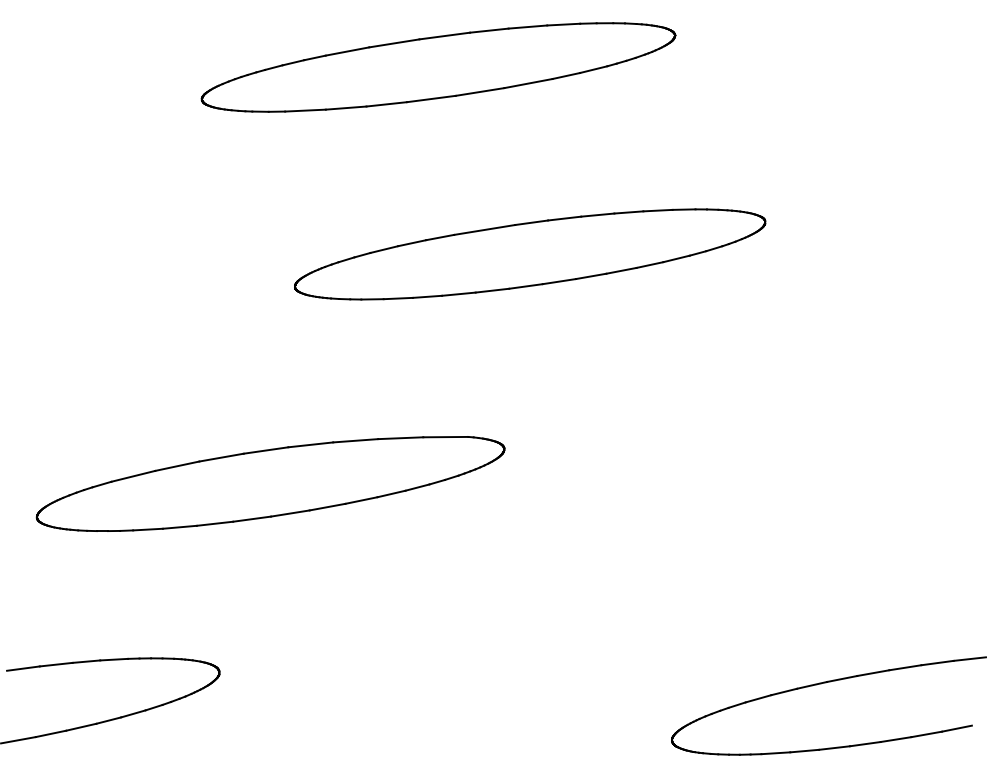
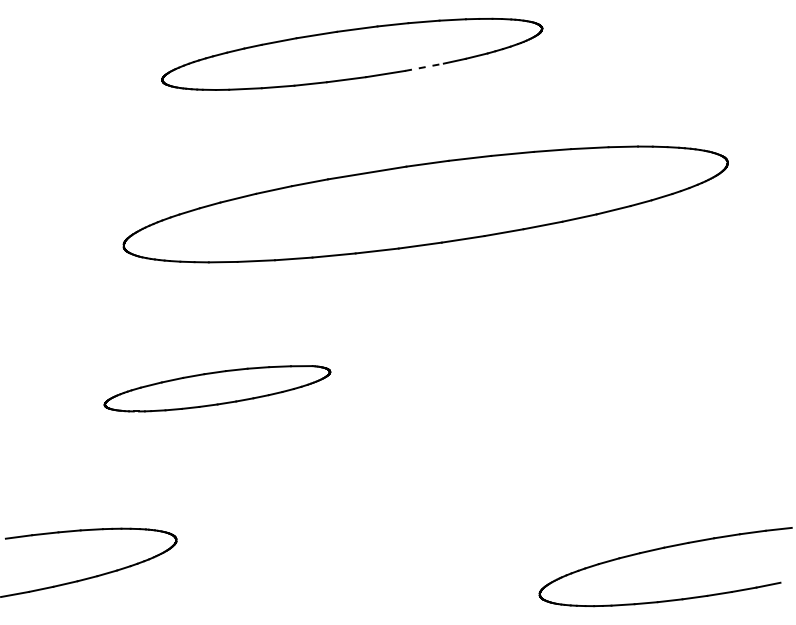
line: (528, 83) -> (424, 67), solid -> dashed
part: (530, 254) -> (426, 204), size x1.6
part: (270, 483) -> (217, 388), size x0.6

